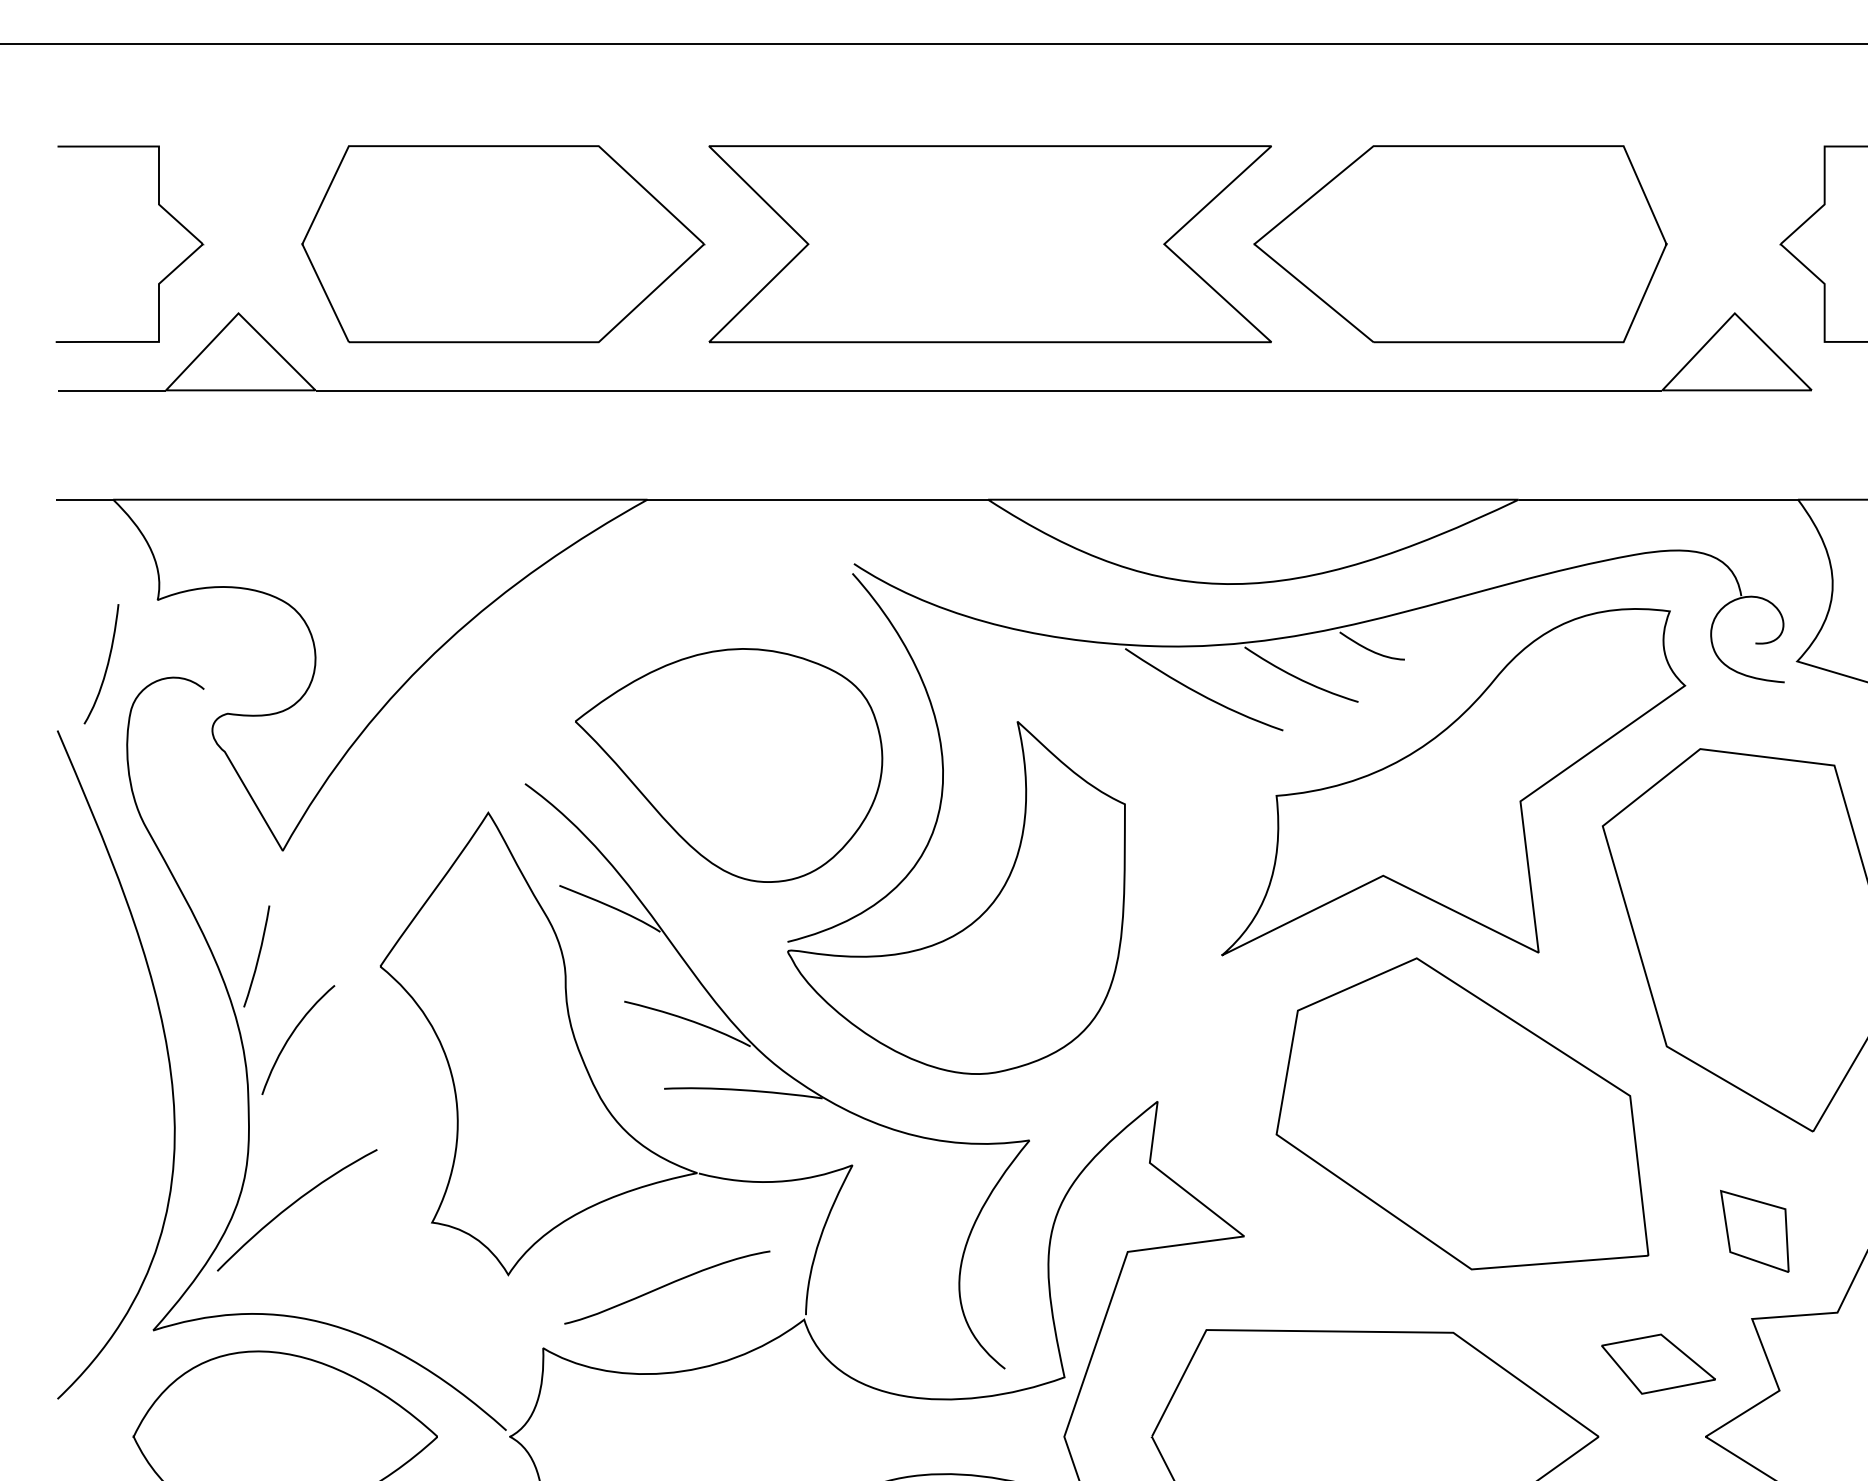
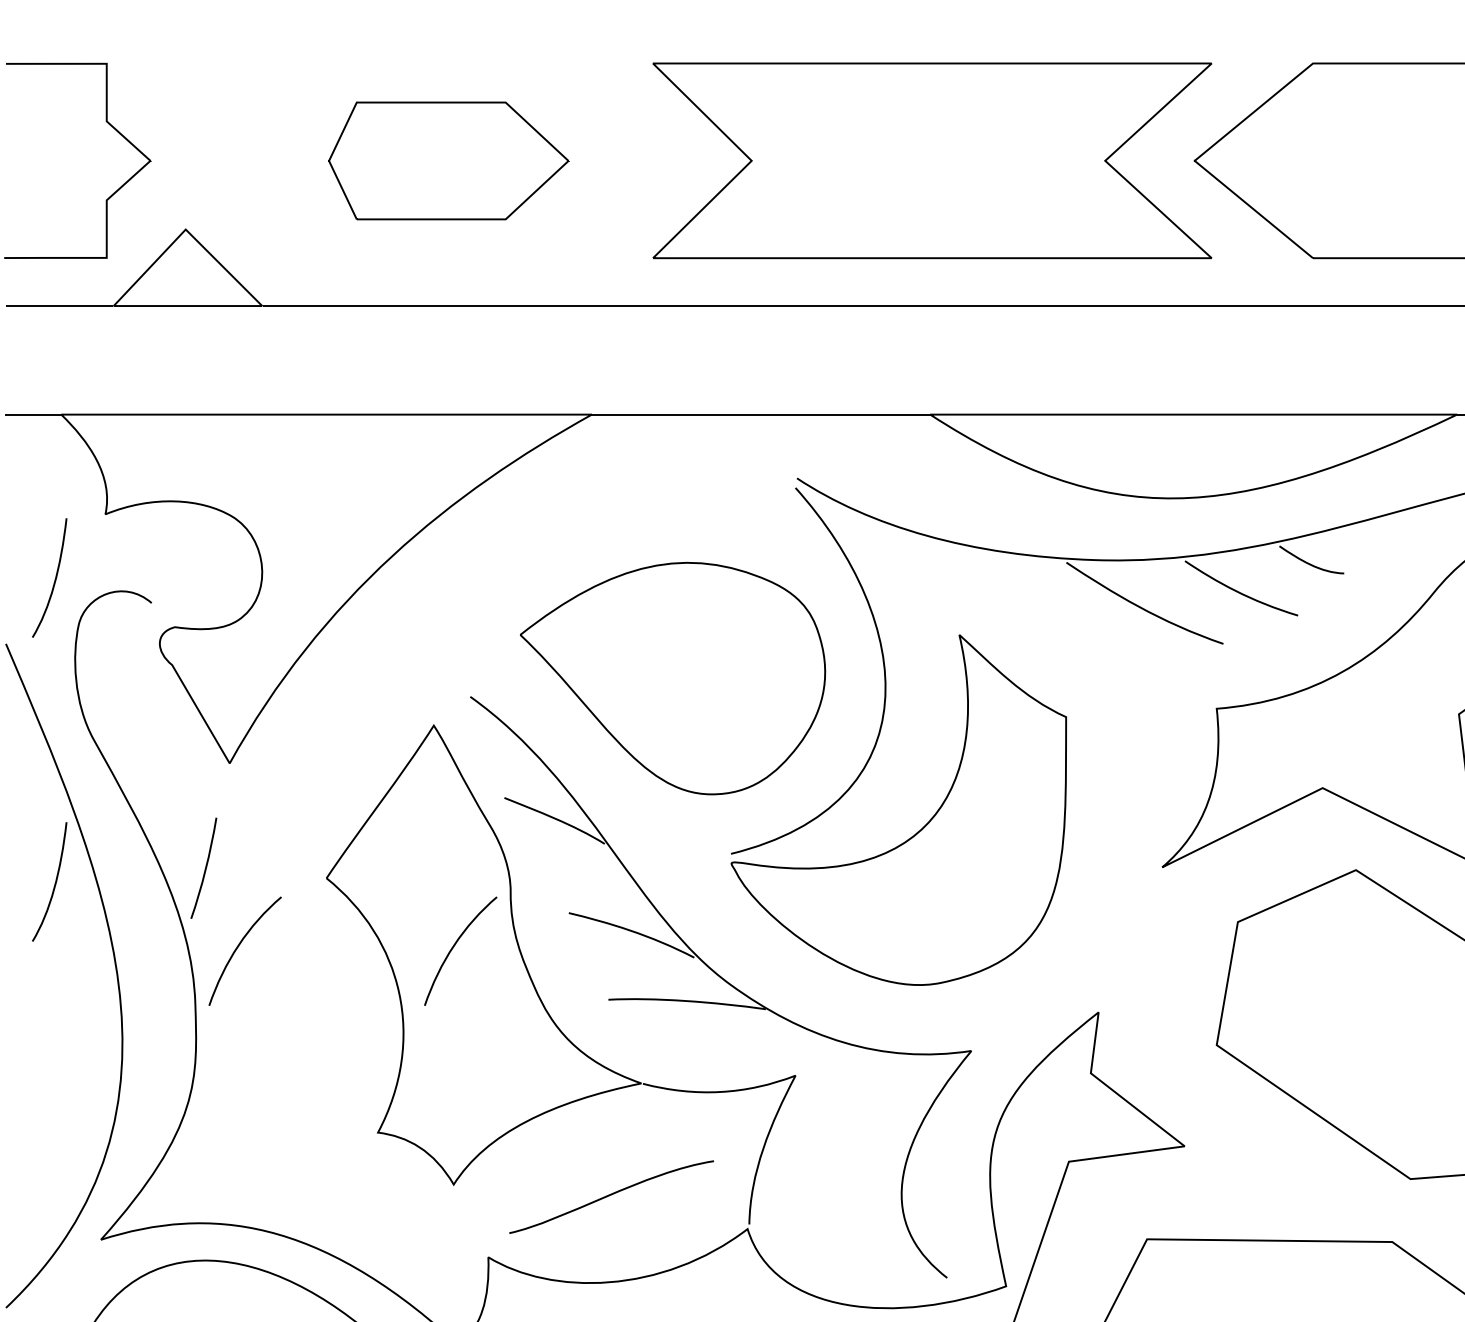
part: (503, 244) -> (448, 161), size x0.6
curve: (106, 971) -> (54, 883), added
curve: (509, 1035) -> (454, 946), added
curve: (292, 1205) -> (239, 1115), removed

